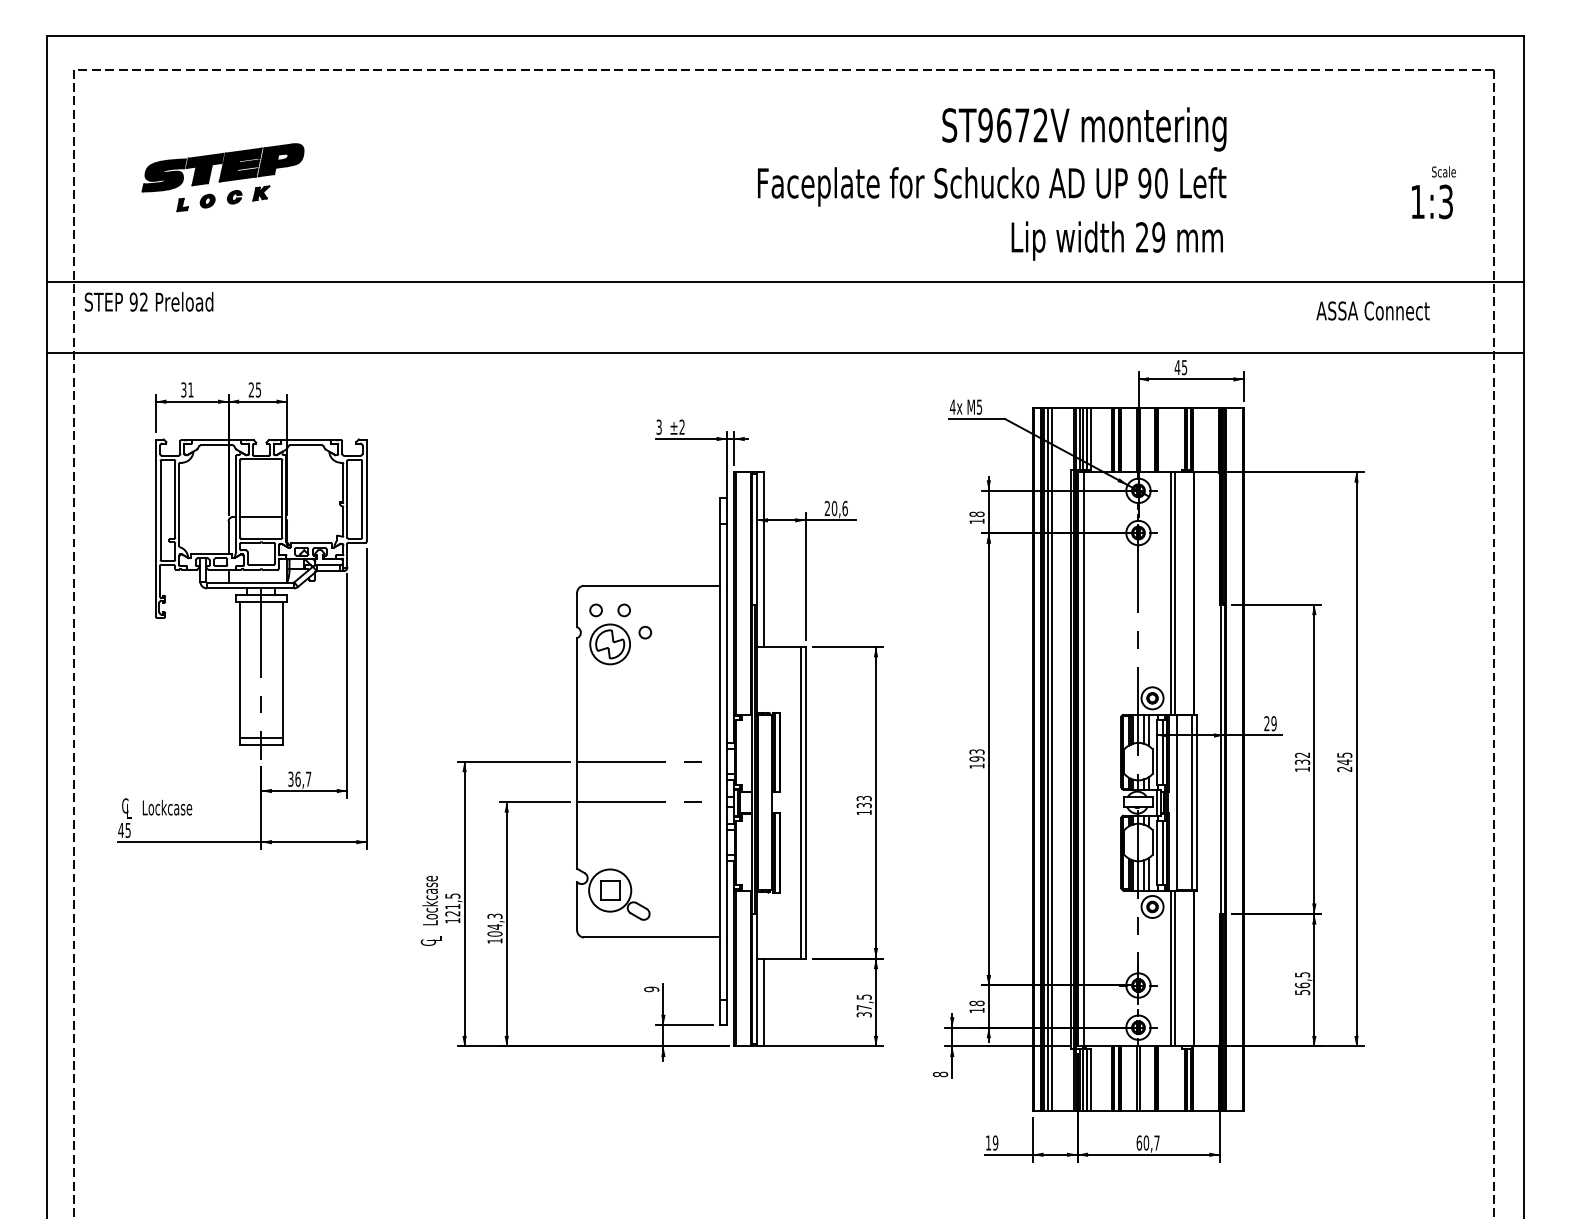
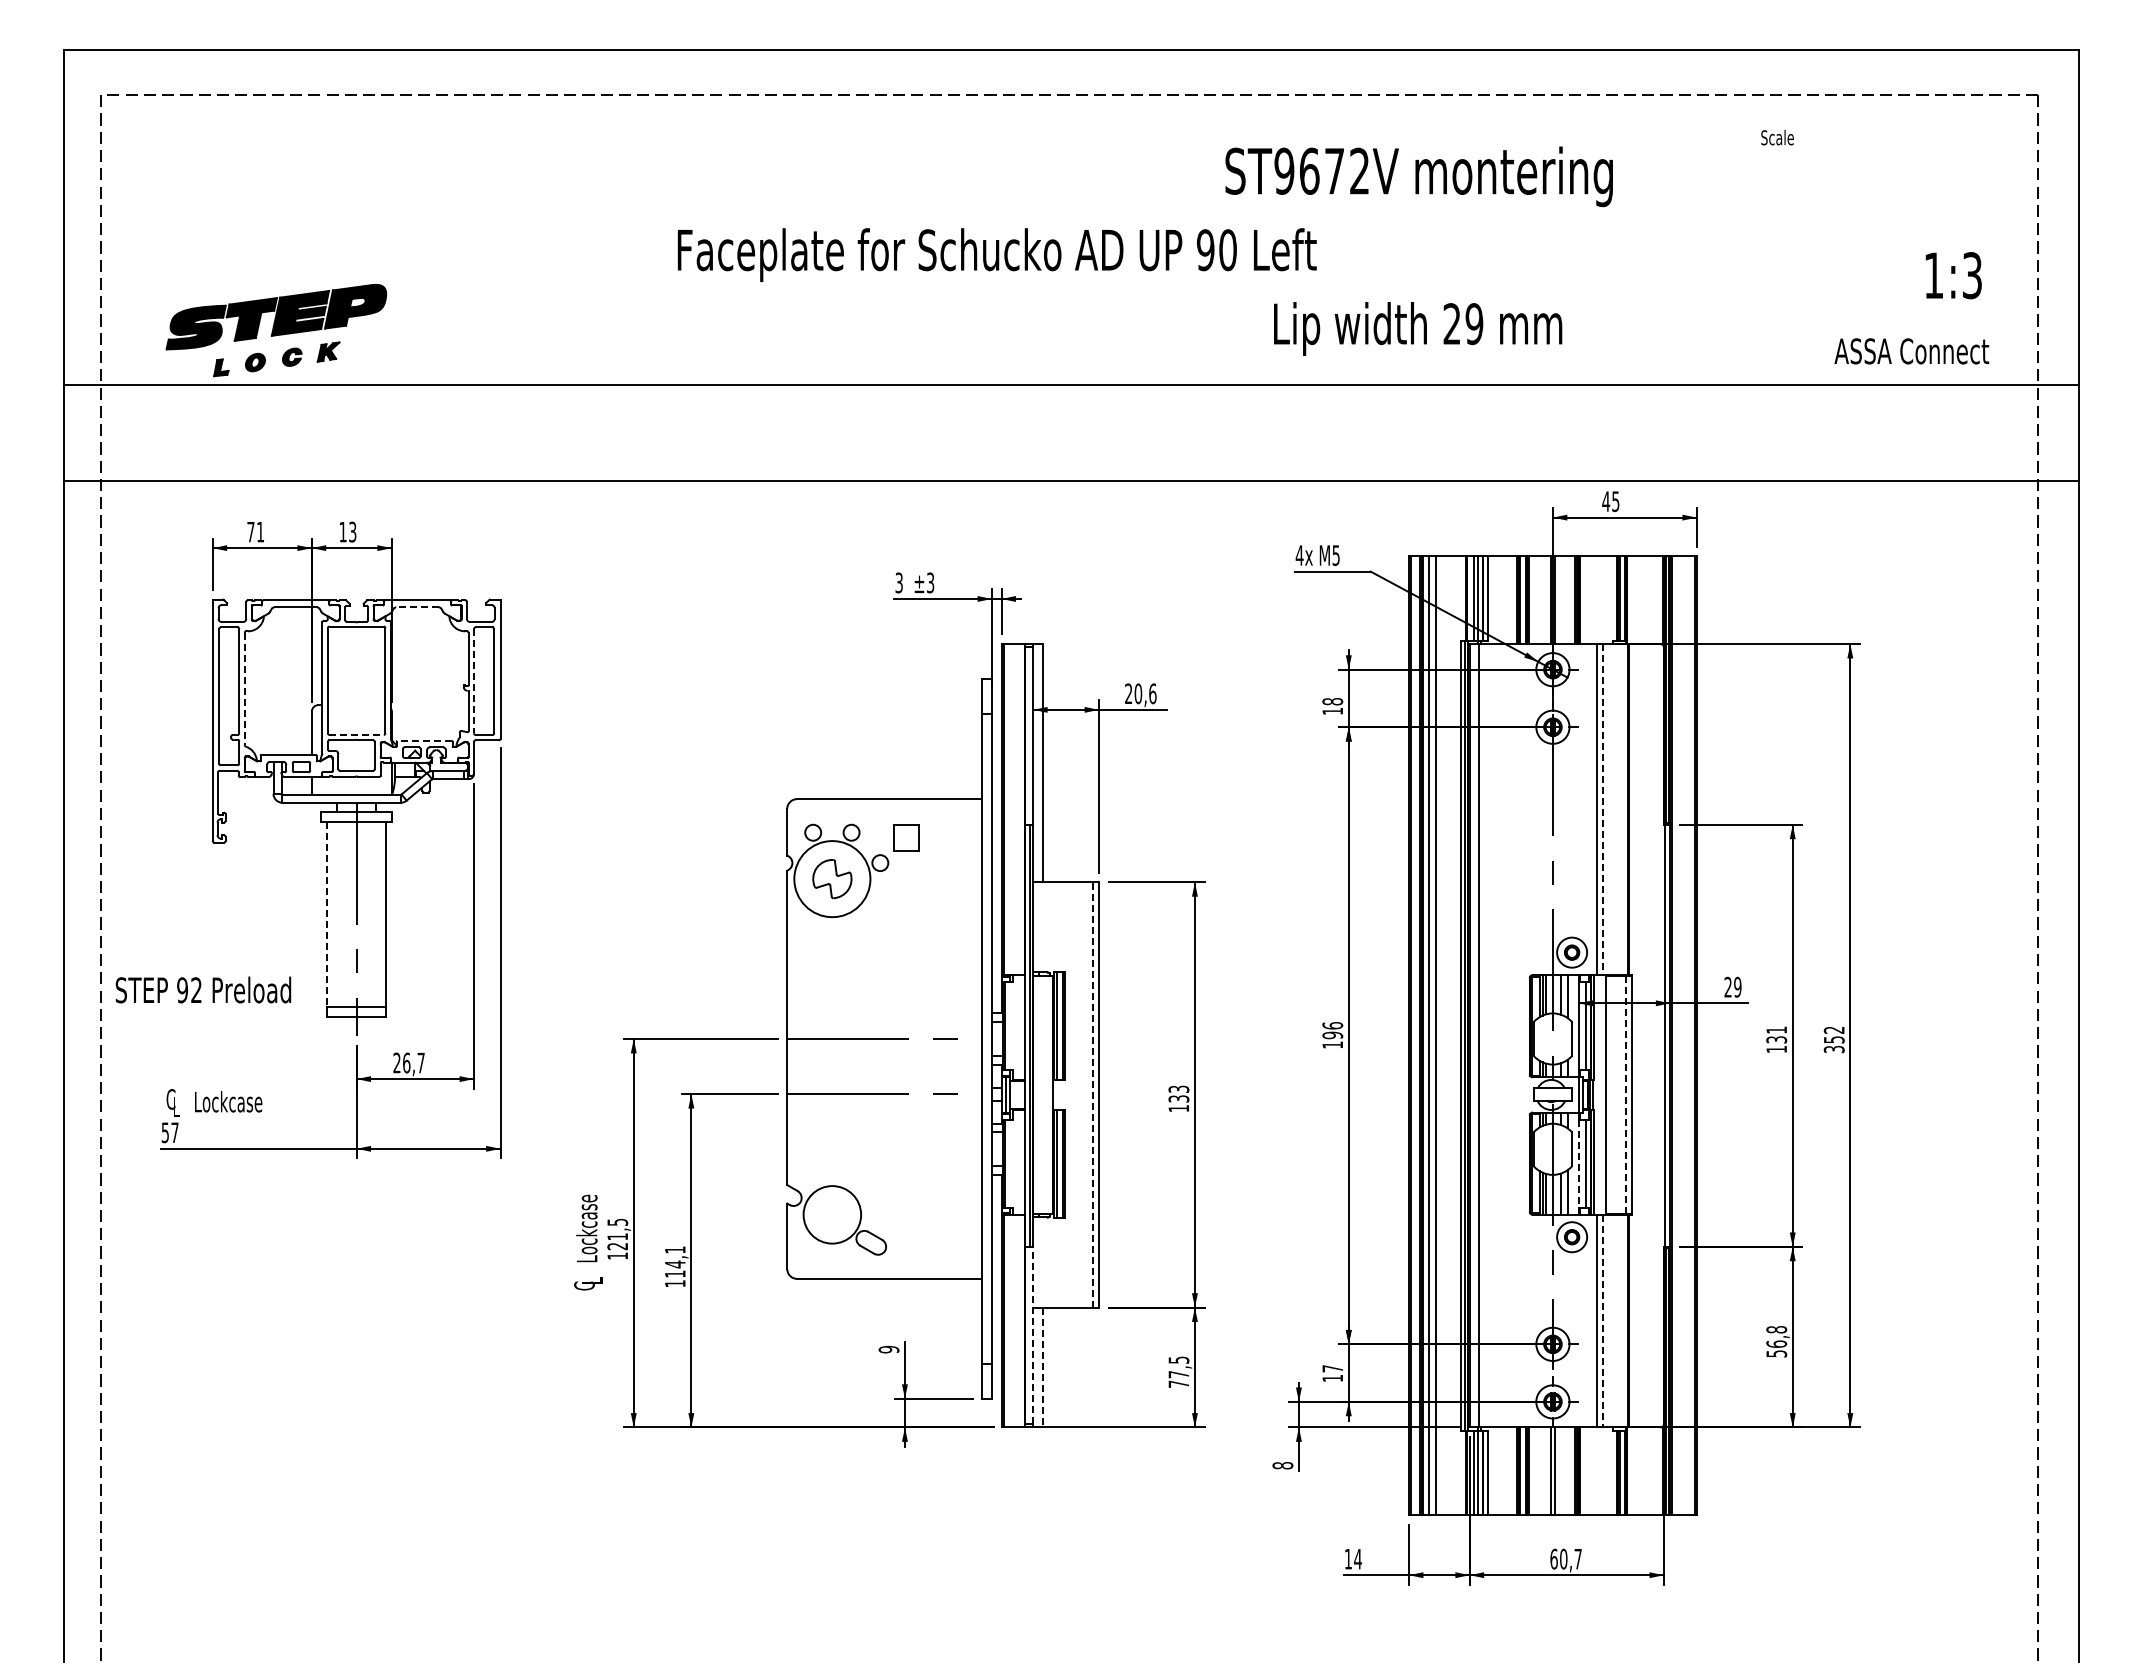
text: (1083, 129) -> (1418, 176), moved
text: (1443, 171) -> (1777, 137), moved
part: (223, 177) -> (276, 330), moved
text: (991, 186) -> (996, 254), moved
text: (1117, 240) -> (1418, 328), moved
text: (149, 301) -> (203, 989), moved
text: (1372, 311) -> (1911, 351), moved
text: (183, 389) -> (250, 531), 31 -> 71
text: (254, 389) -> (347, 531), 25 -> 13
text: (682, 426) -> (930, 582), ±2 -> ±3
line: (305, 445) -> (417, 607), solid -> dashed
line: (347, 499) -> (473, 681), solid -> dashed
line: (179, 505) -> (244, 689), solid -> dashed
line: (261, 517) -> (356, 705), removed
line: (261, 538) -> (357, 734), solid -> dashed
line: (311, 543) -> (424, 741), solid -> dashed
line: (1174, 594) -> (1602, 810), solid -> dashed
circle: (610, 643) -> (832, 878), size x1.4
line: (239, 670) -> (327, 914), solid -> dashed
text: (976, 751) -> (1332, 1025), 193 -> 196
text: (1302, 754) -> (1776, 1029), 132 -> 131
text: (1344, 762) -> (1833, 1039), 245 -> 352
text: (290, 779) -> (396, 1063), 36,7 -> 26,7
line: (800, 802) -> (1092, 1094), solid -> dashed
line: (1191, 802) -> (1625, 1094), solid -> dashed
text: (124, 830) -> (169, 1132), 45 -> 57
line: (1157, 853) -> (1578, 1164), solid -> dashed
part: (610, 890) -> (906, 837), moved
text: (494, 924) -> (674, 1261), 104,3 -> 114,1
line: (1174, 968) -> (1602, 1321), solid -> dashed
text: (1302, 974) -> (1776, 1329), 56,5 -> 56,8
line: (757, 979) -> (1033, 1335), solid -> dashed
line: (764, 1002) -> (1042, 1367), solid -> dashed
text: (976, 1003) -> (1332, 1368), 18 -> 17
text: (863, 1014) -> (1178, 1383), 37,5 -> 77,5
text: (995, 1142) -> (1357, 1558), 19 -> 14

